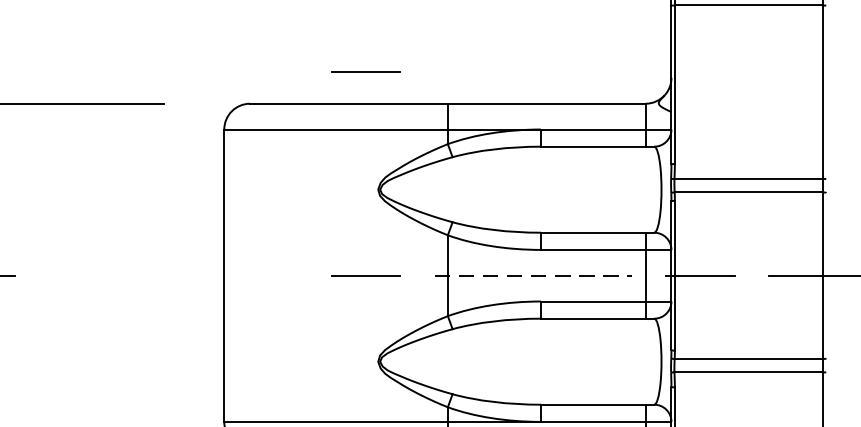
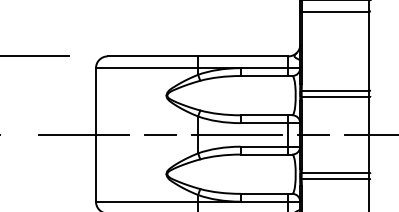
line: (365, 71) -> (160, 41), removed
line: (199, 274) -> (84, 134), added
line: (534, 274) -> (237, 134), dashed -> solid

